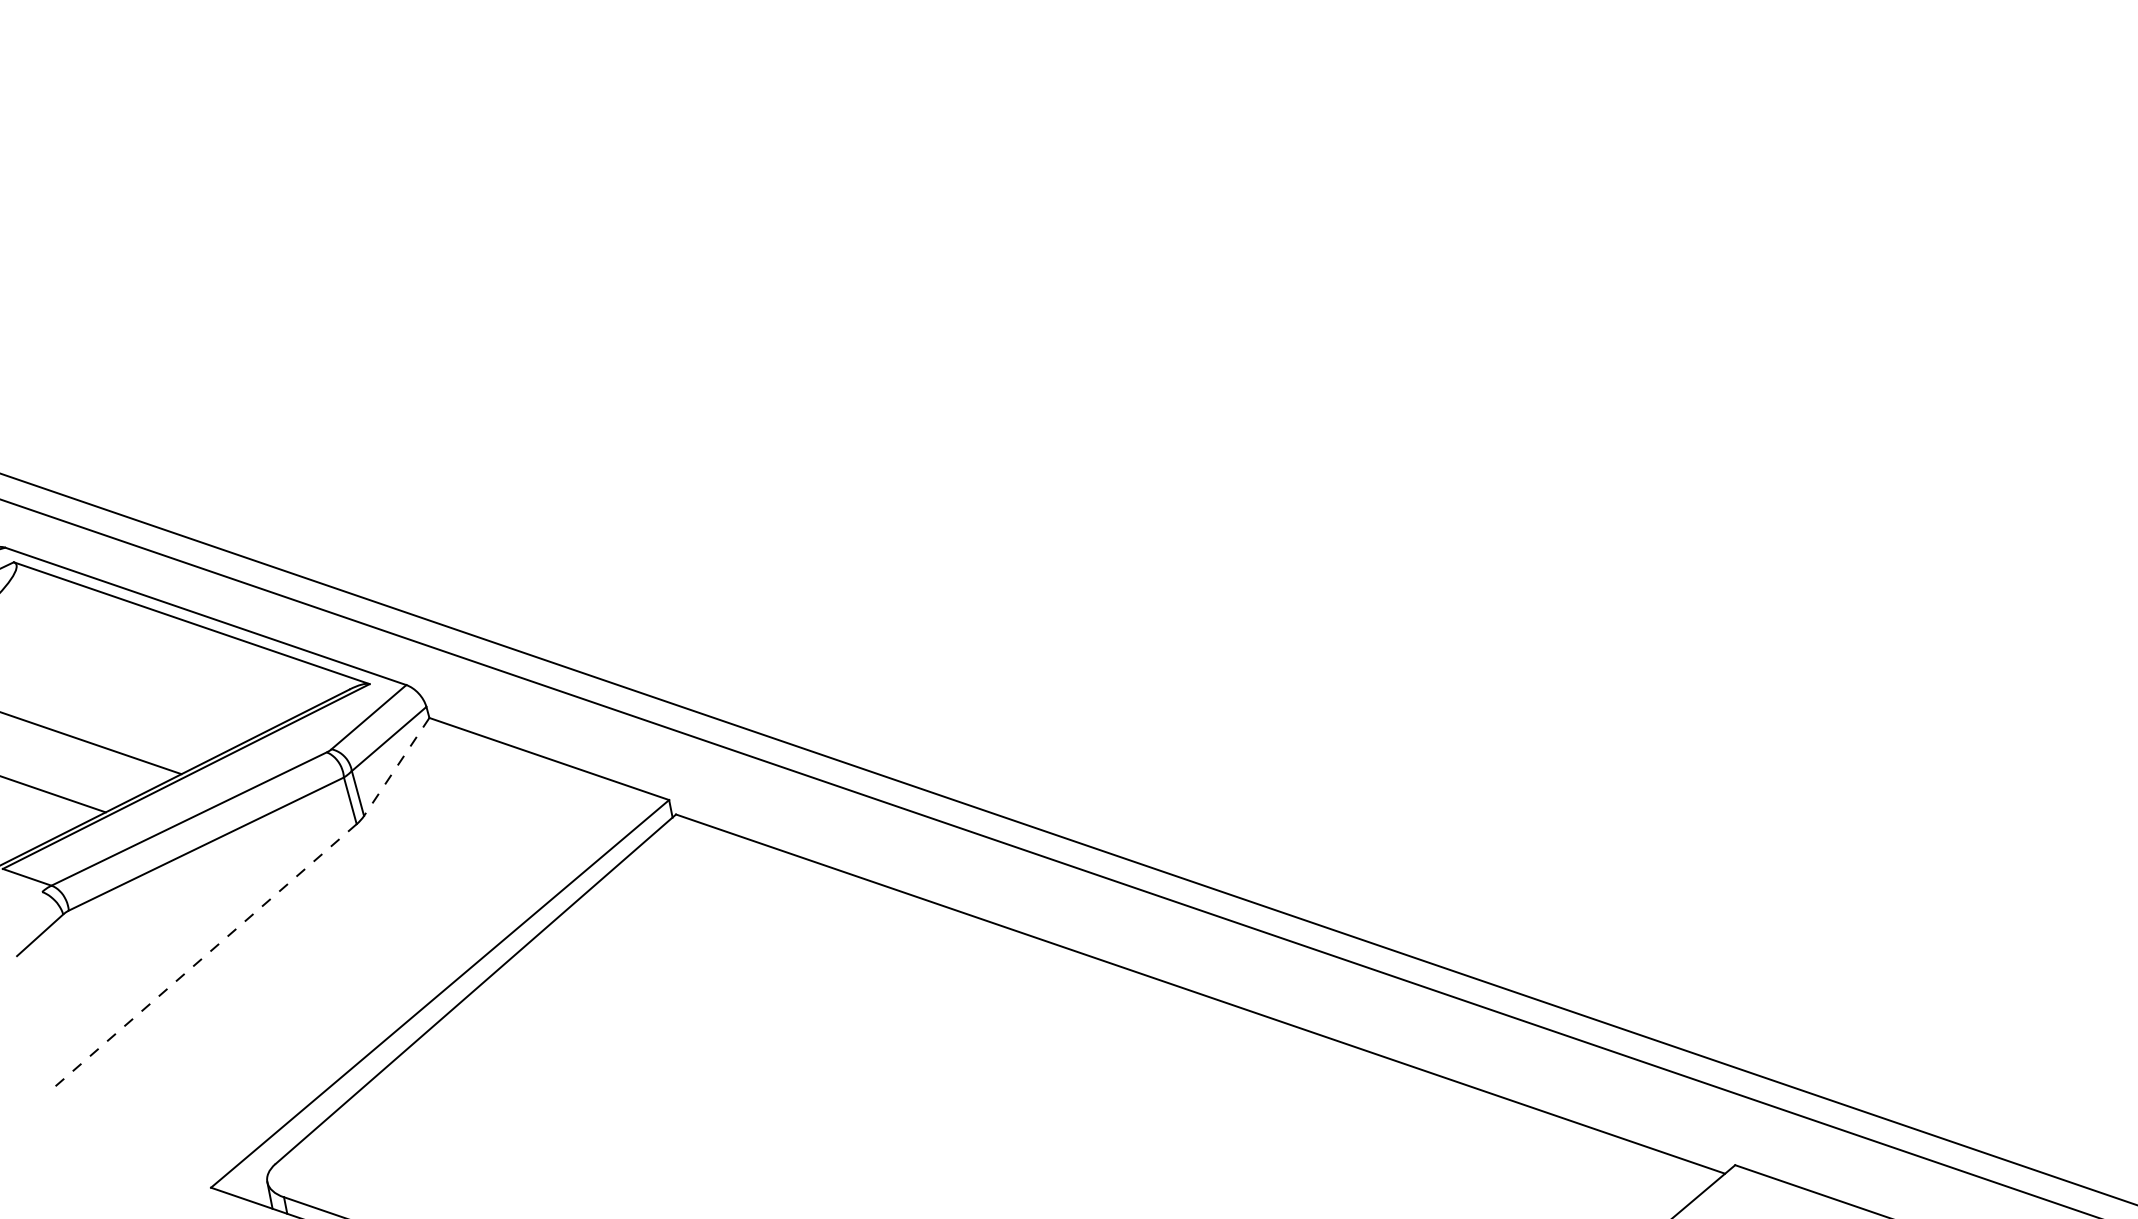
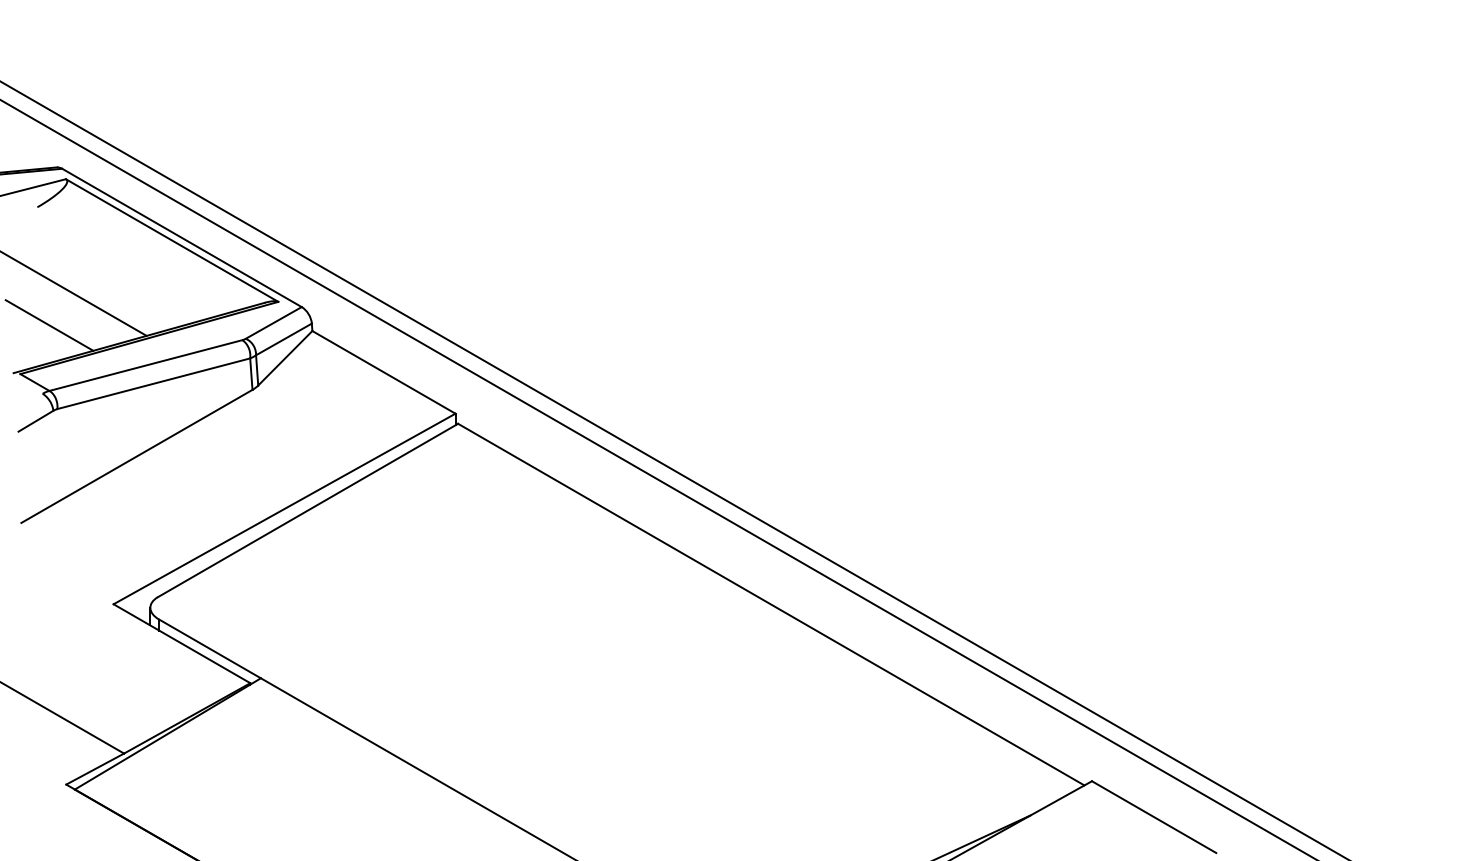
line: (395, 767) -> (284, 358), dashed -> solid
line: (201, 958) -> (136, 456), dashed -> solid

